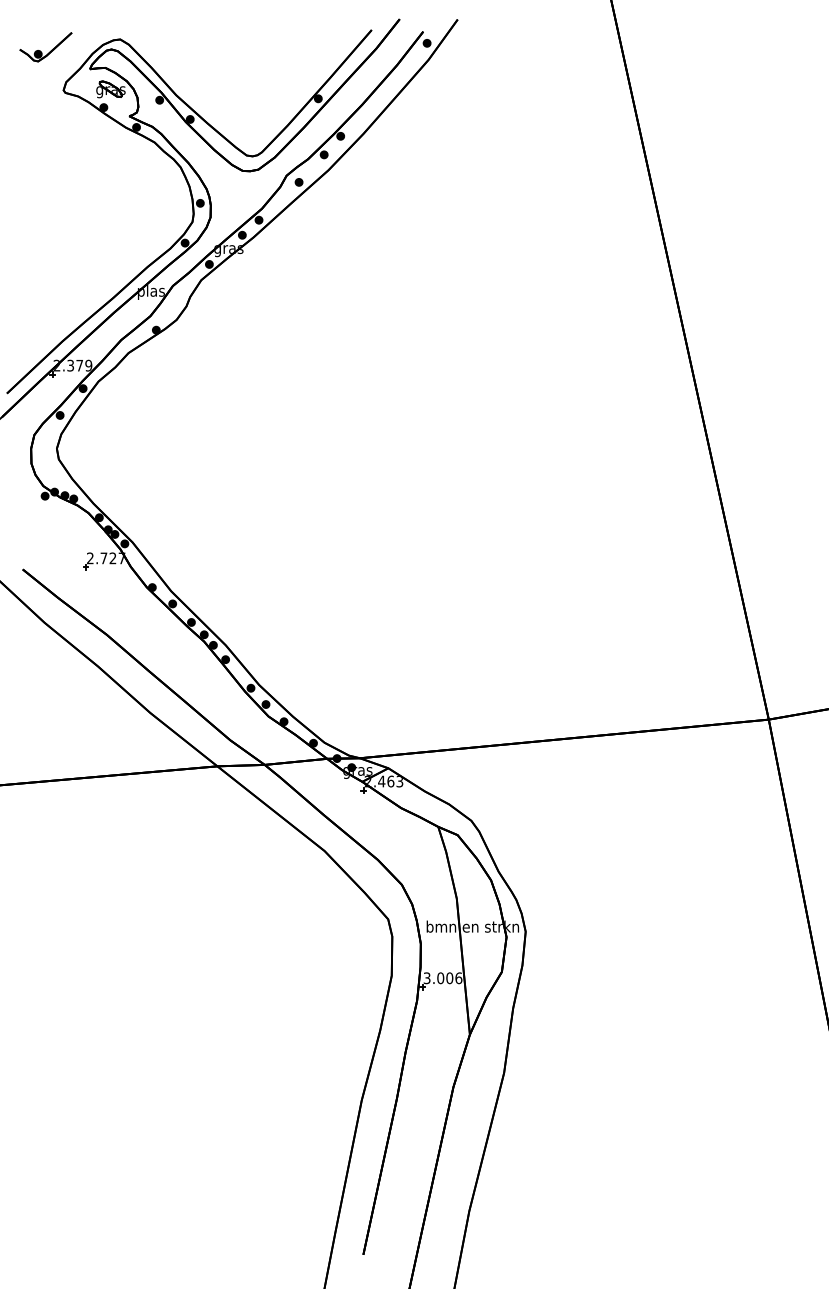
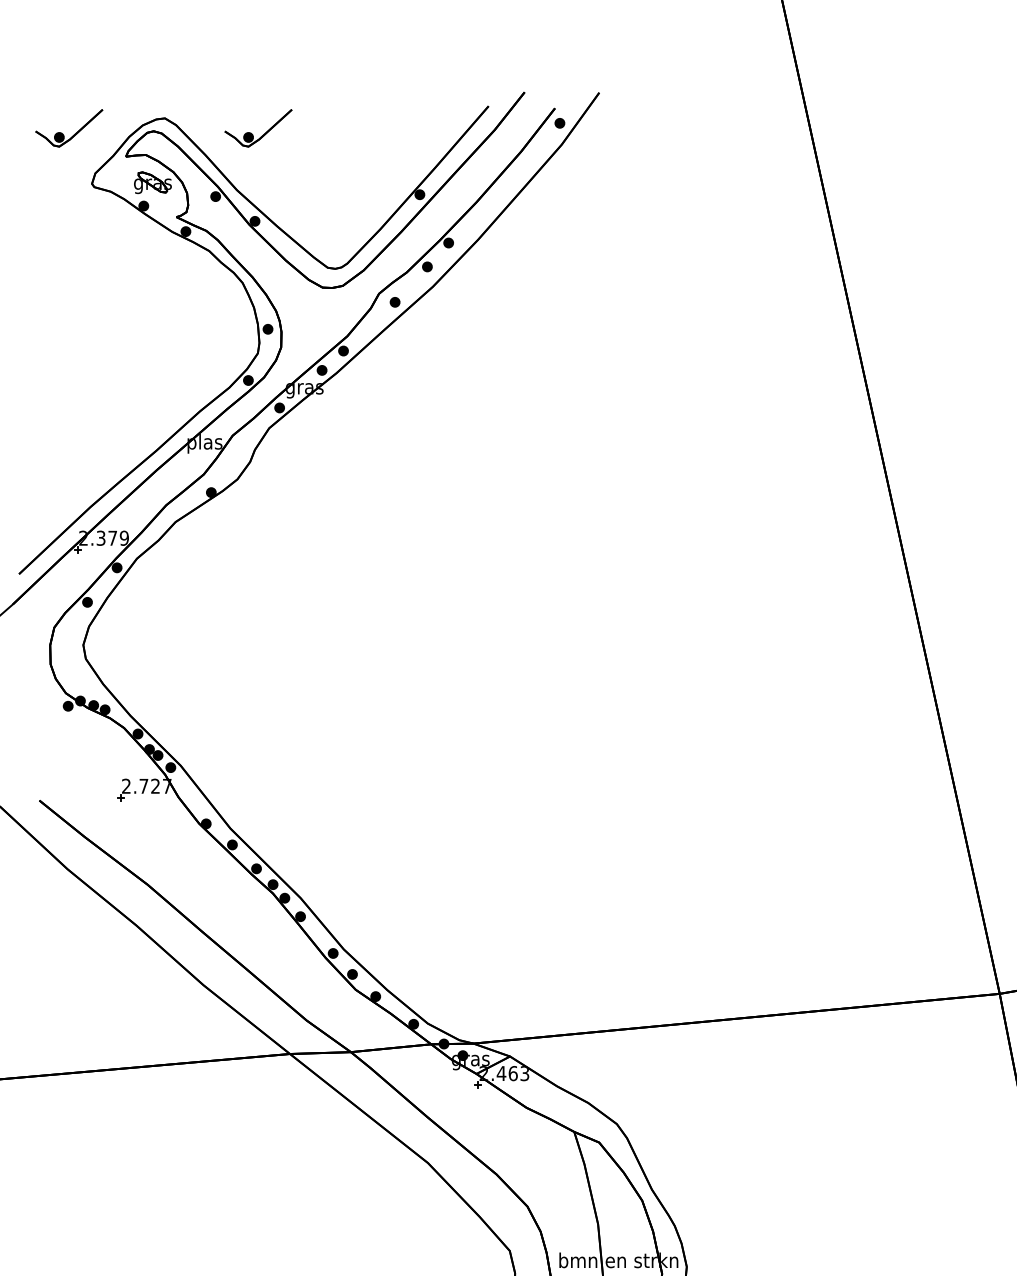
part: (192, 47) -> (257, 128), added

